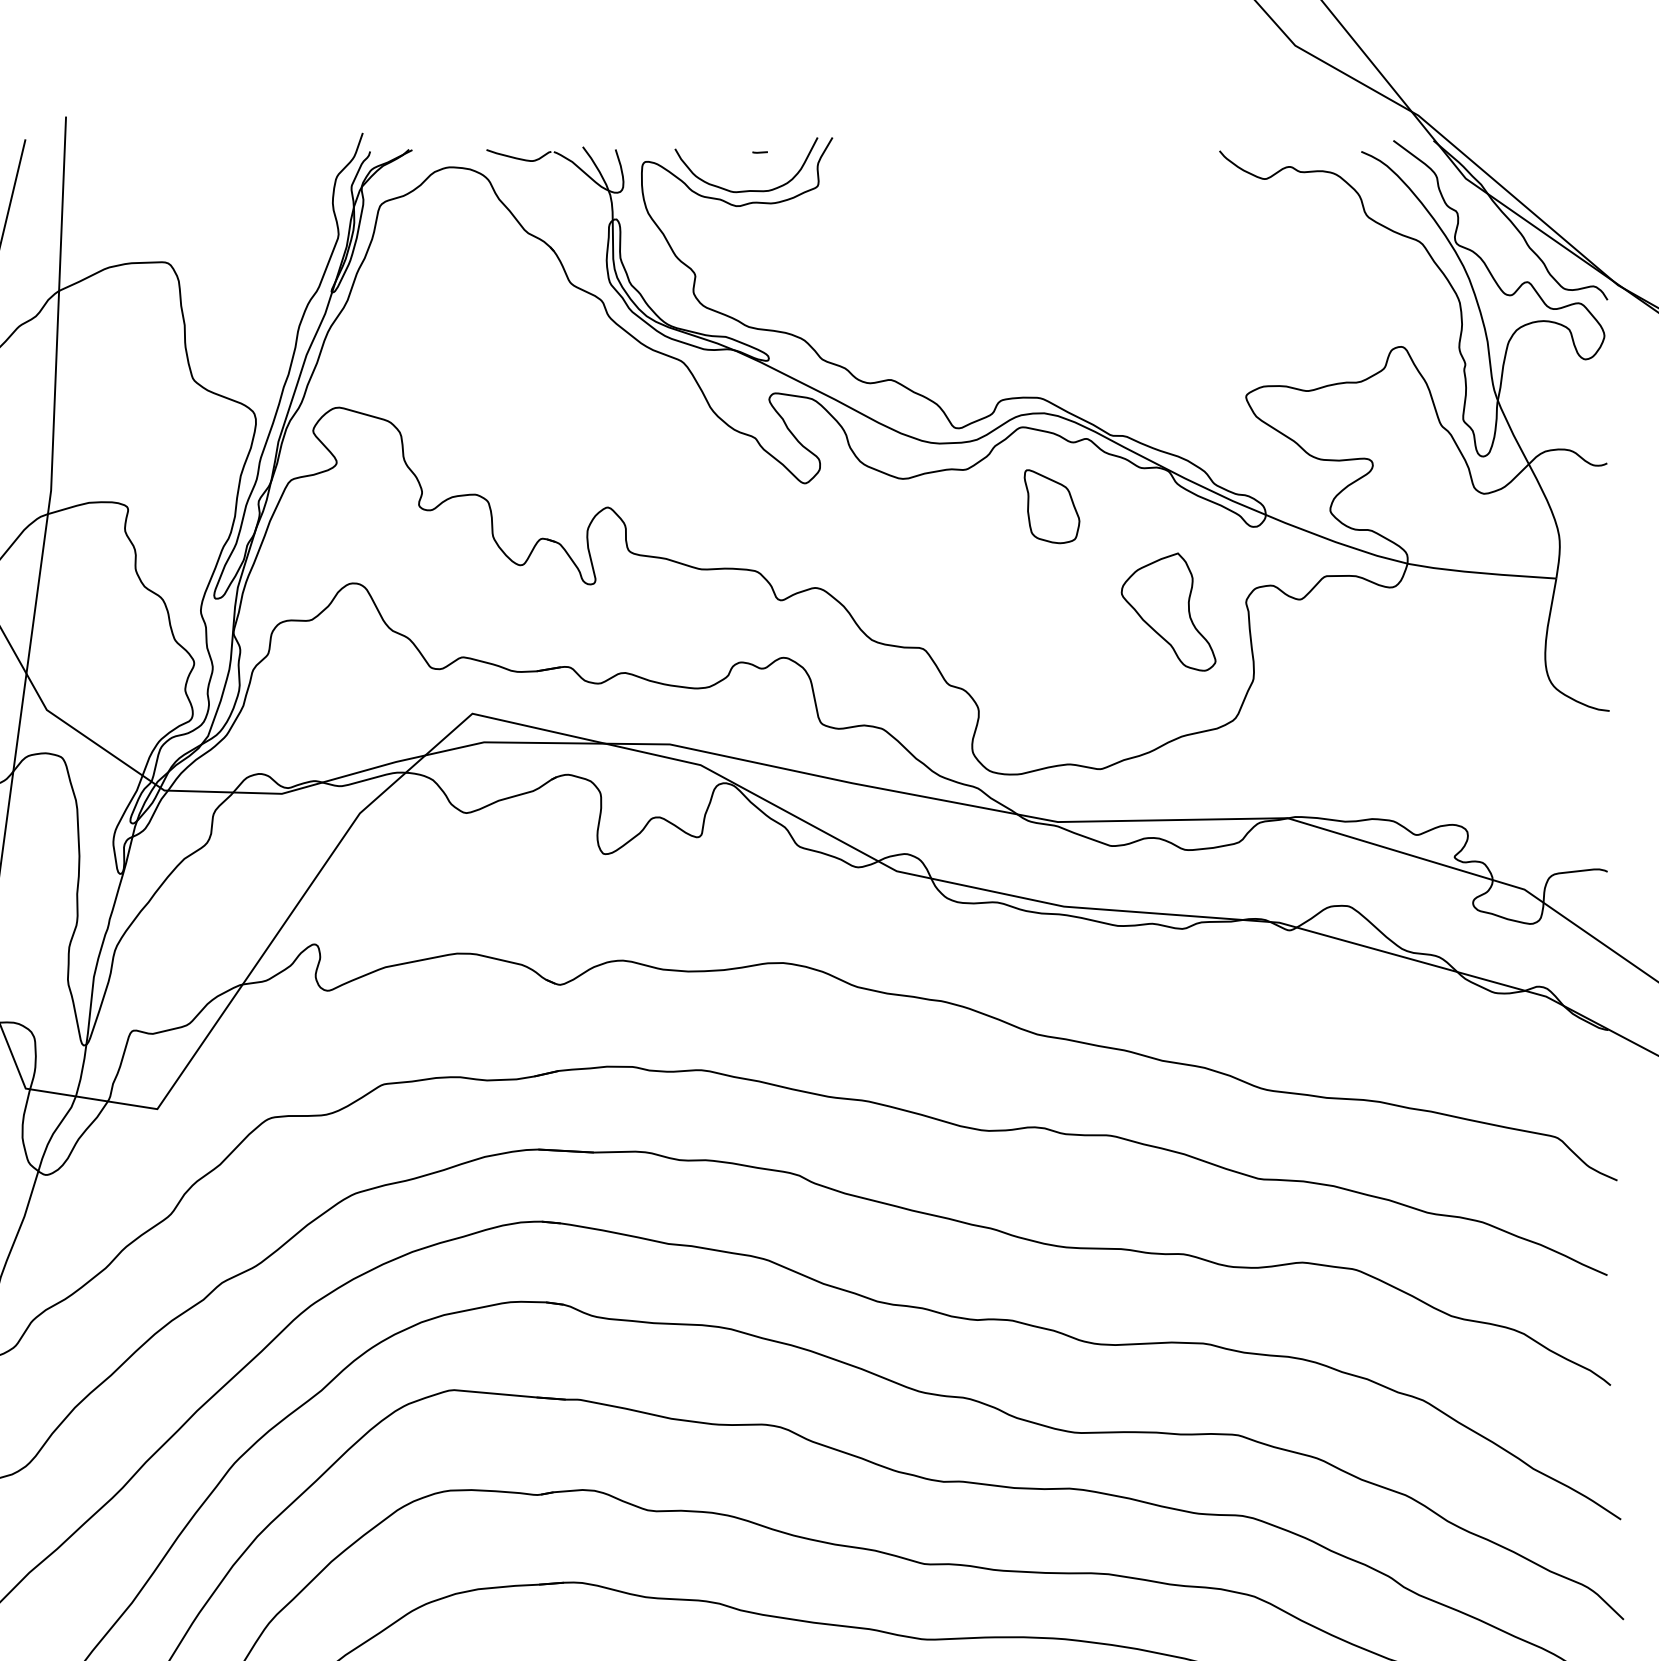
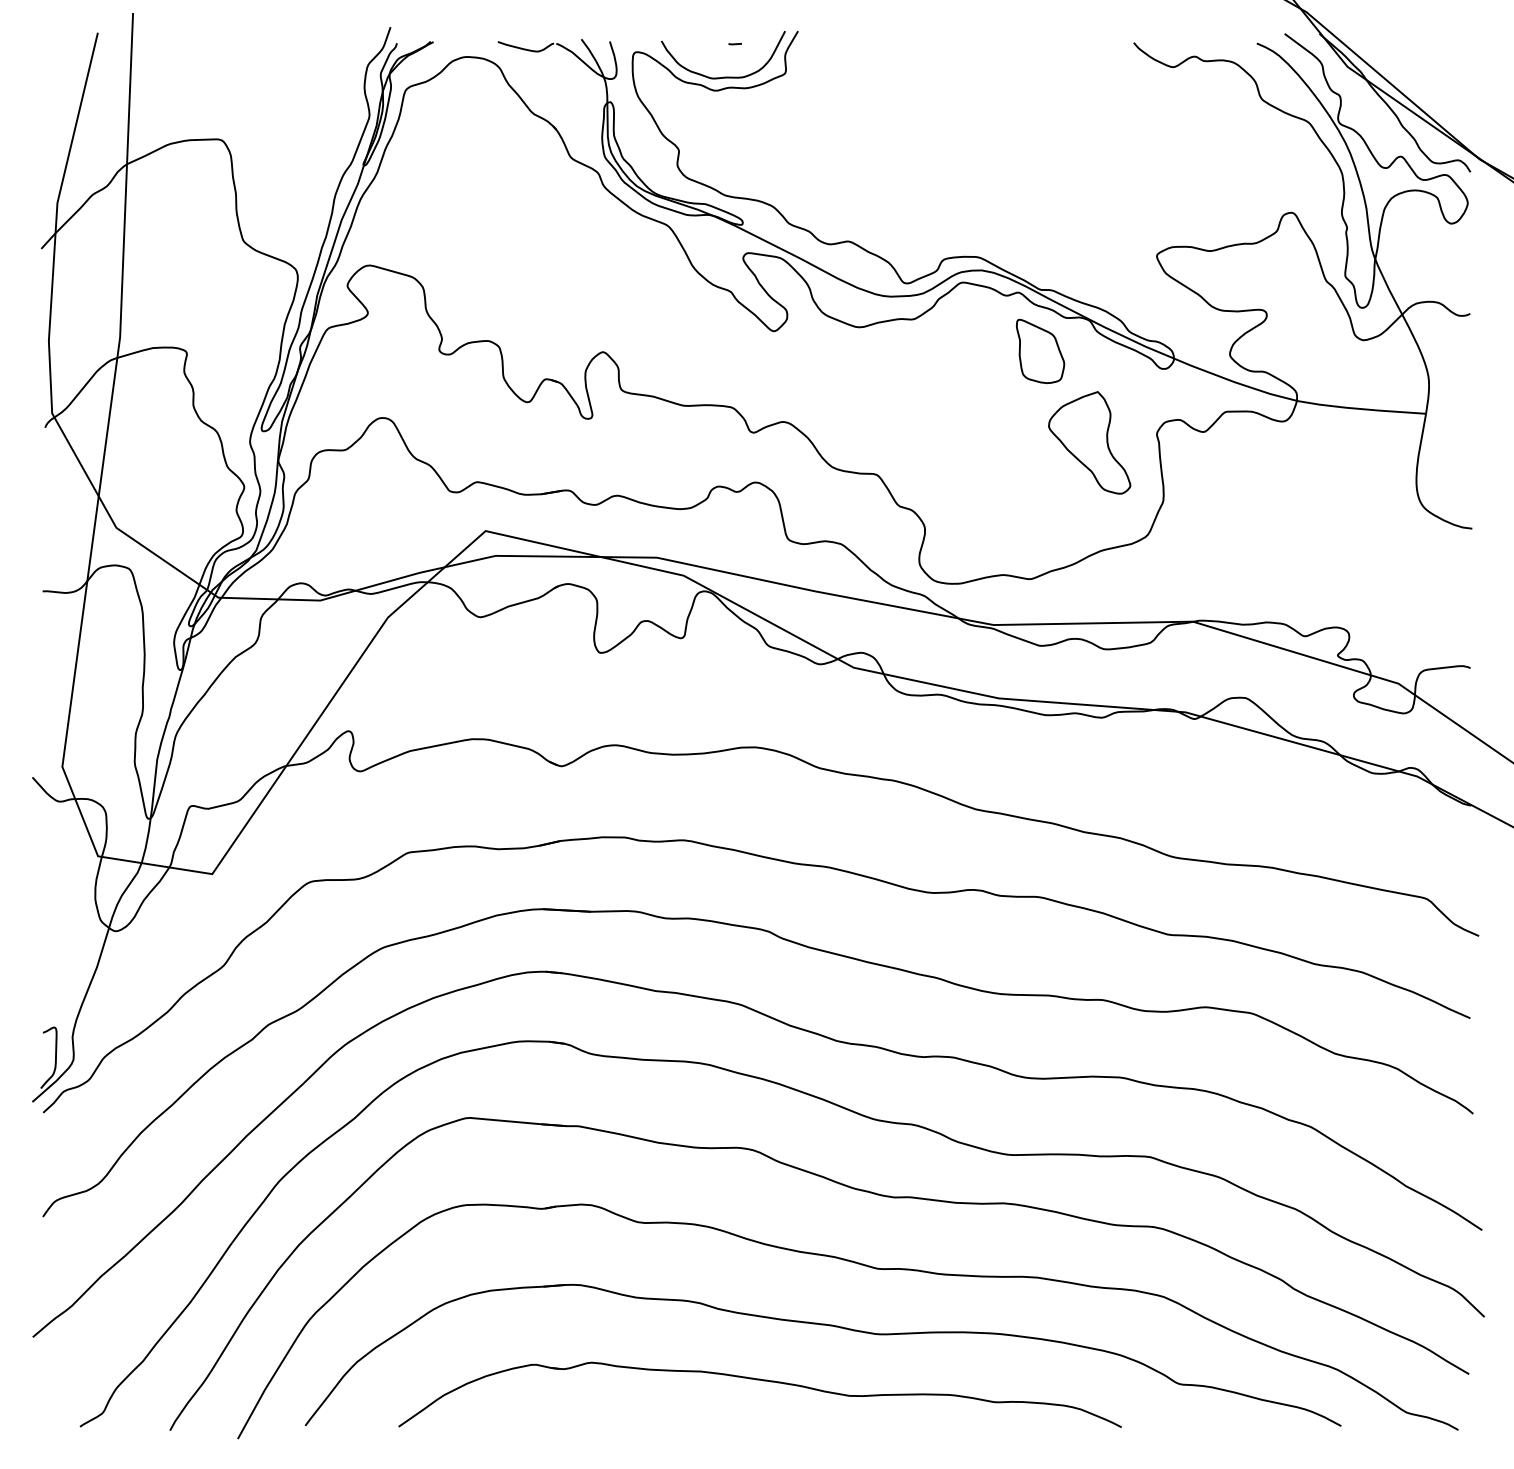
part: (1052, 505) -> (1040, 350), moved

